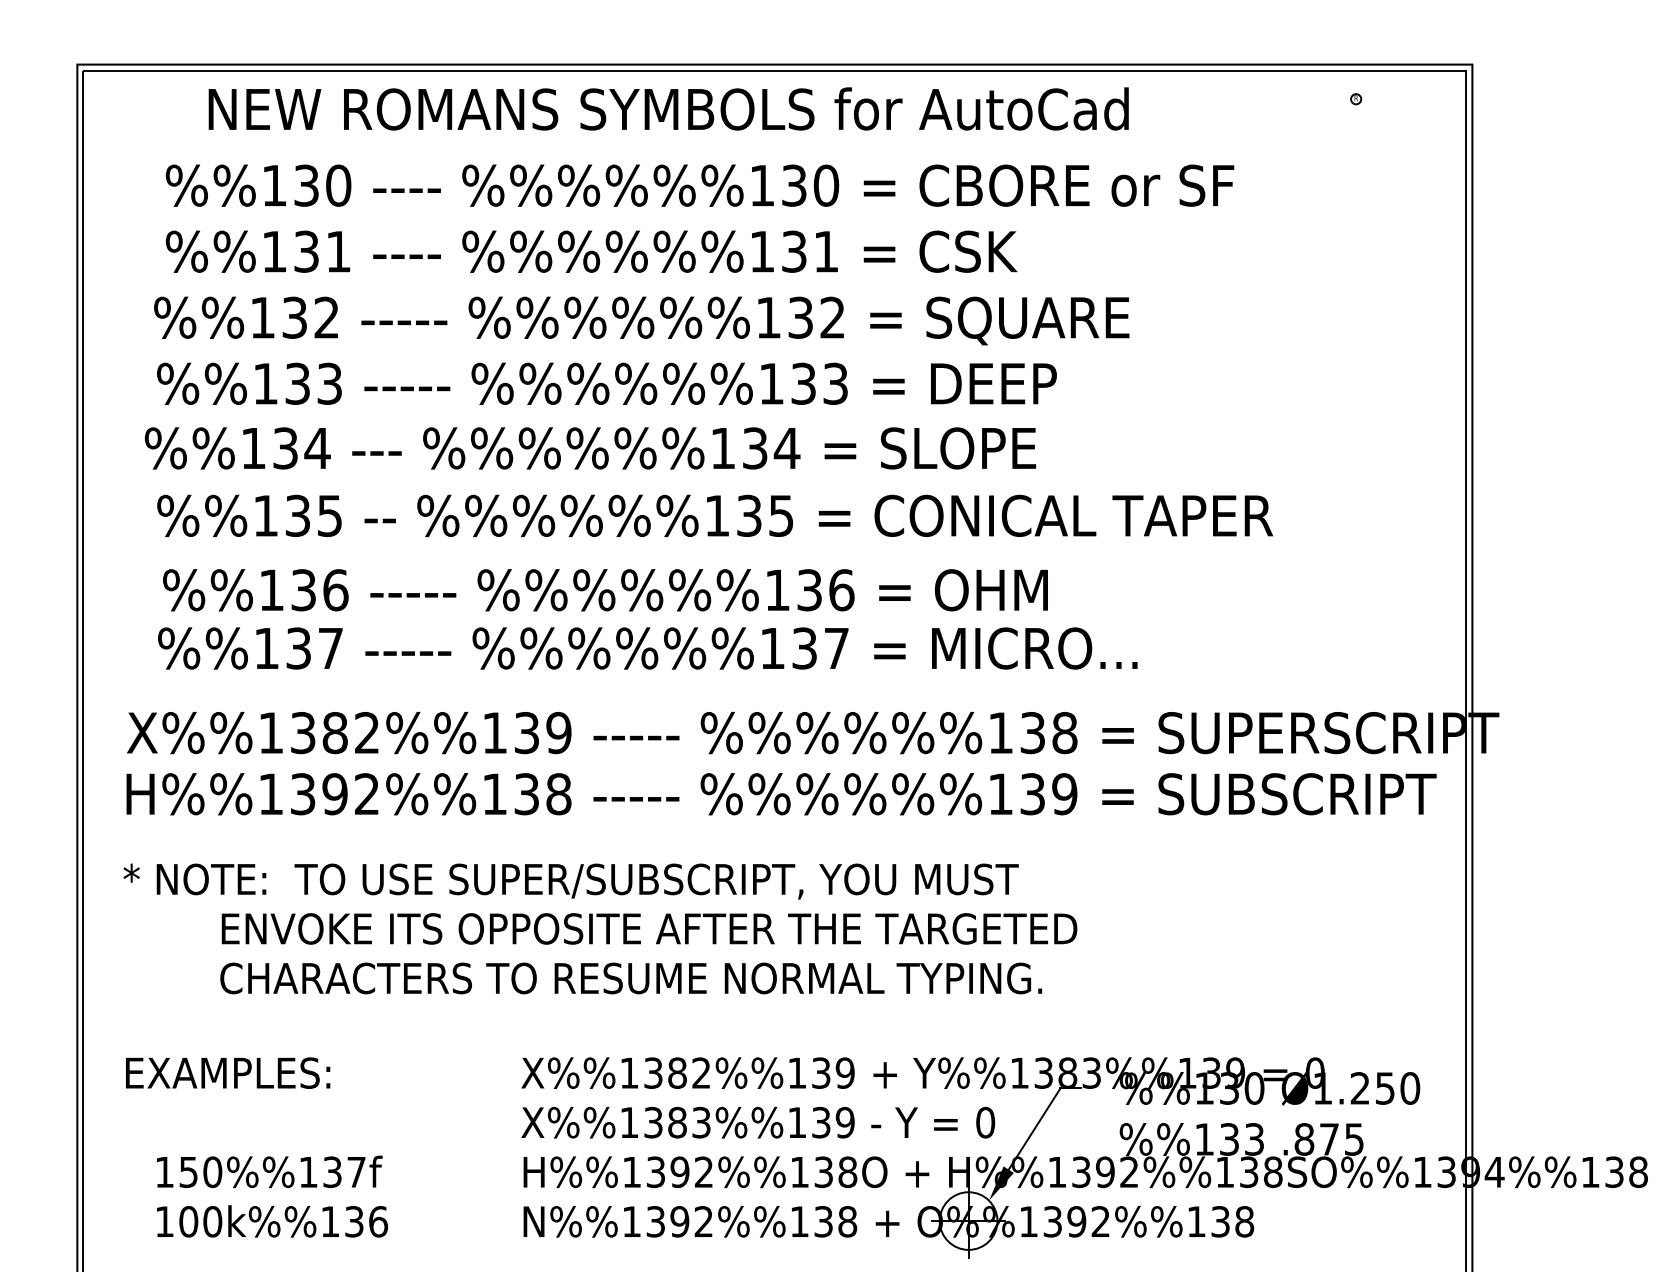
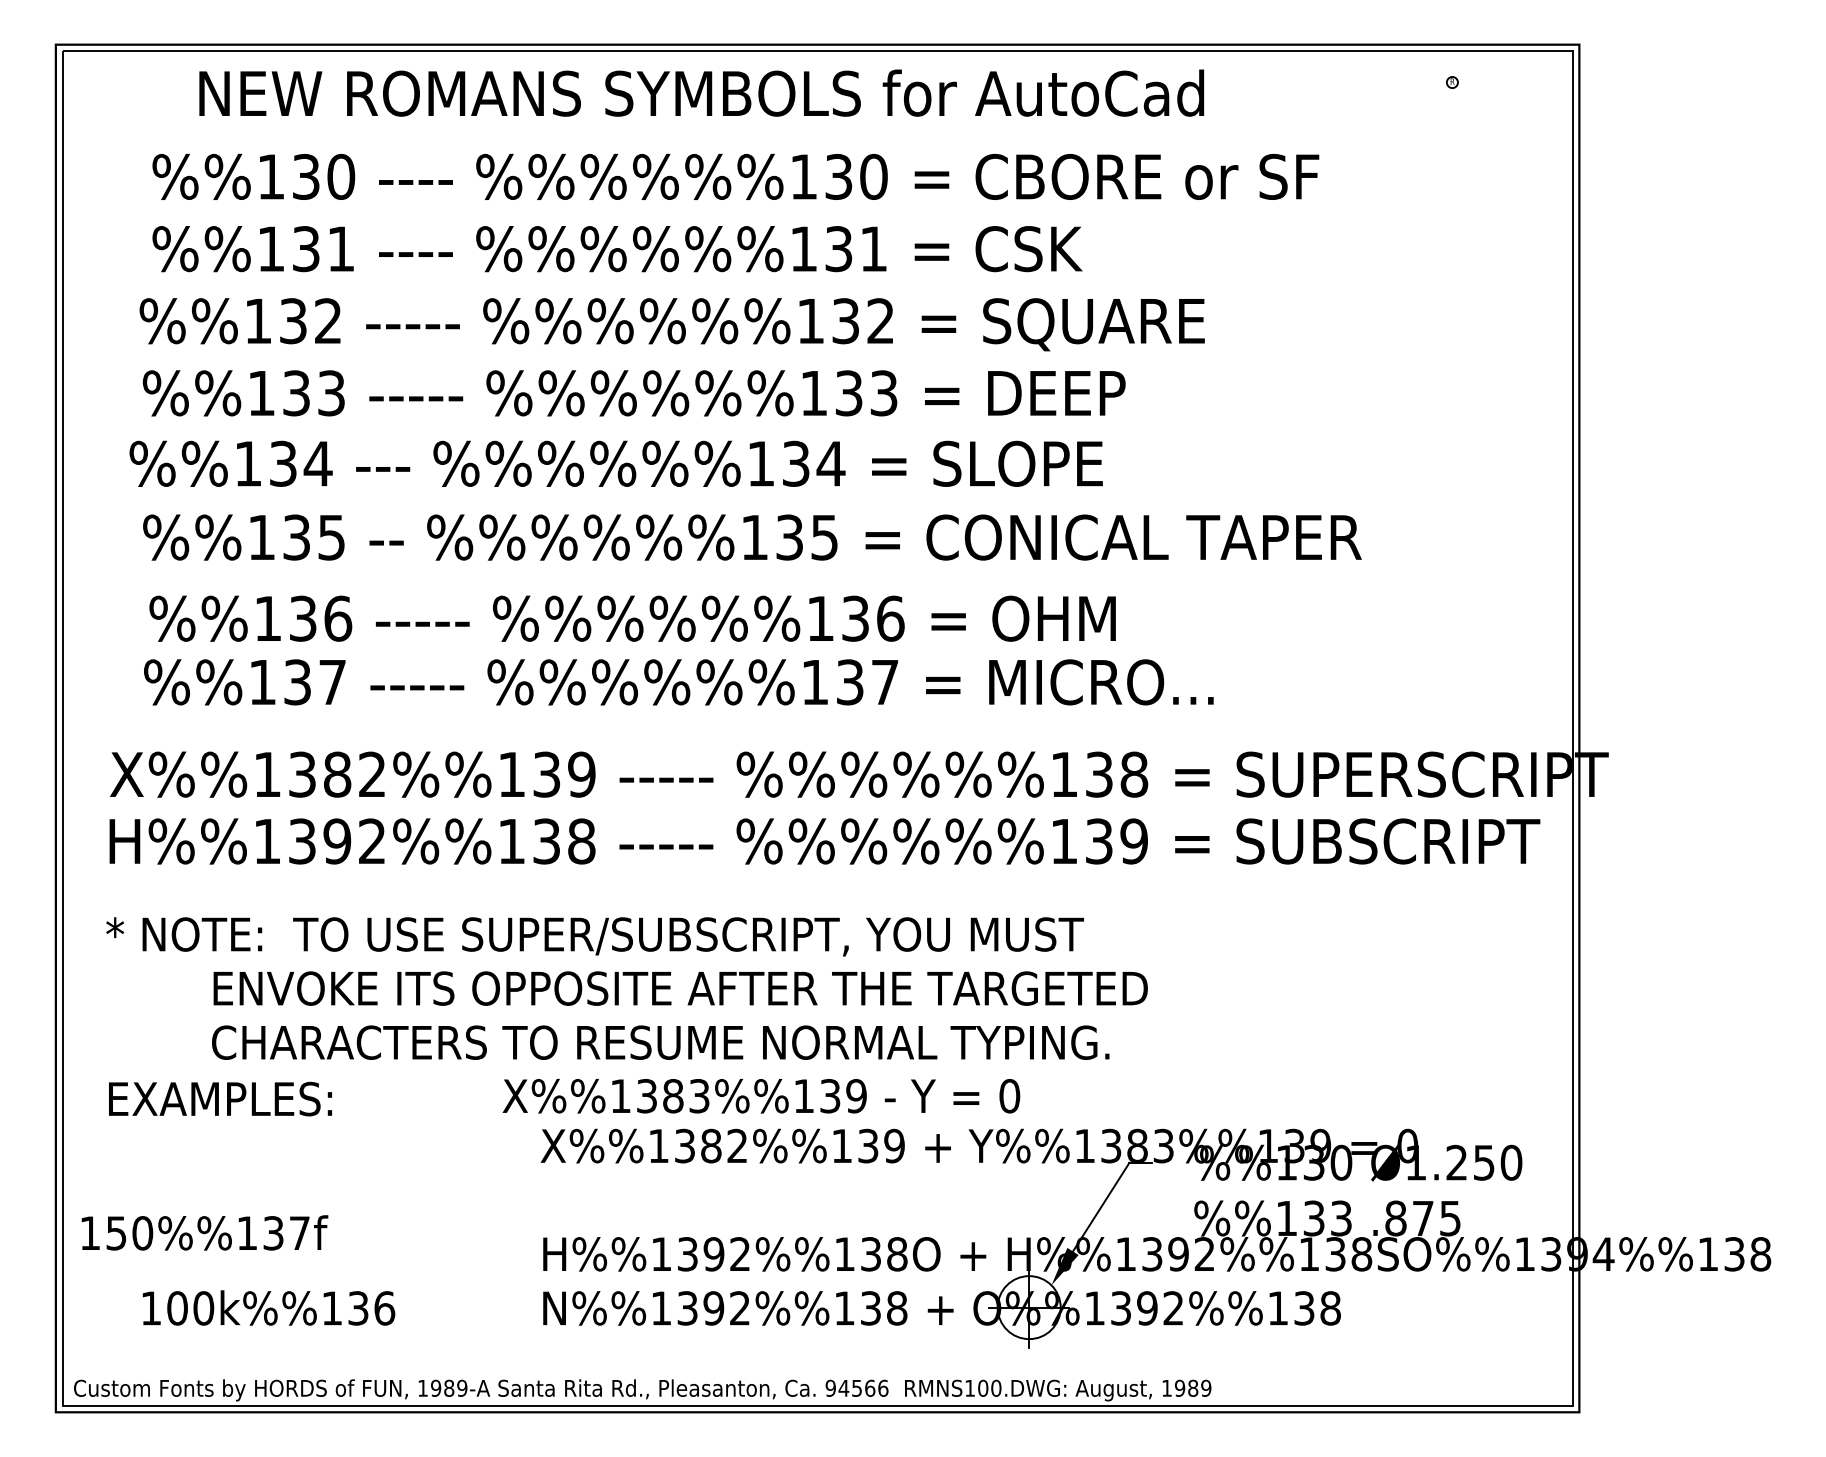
text: (228, 1072) -> (220, 1098), moved
text: (758, 1122) -> (761, 1096), moved
text: (269, 1171) -> (204, 1232), moved

